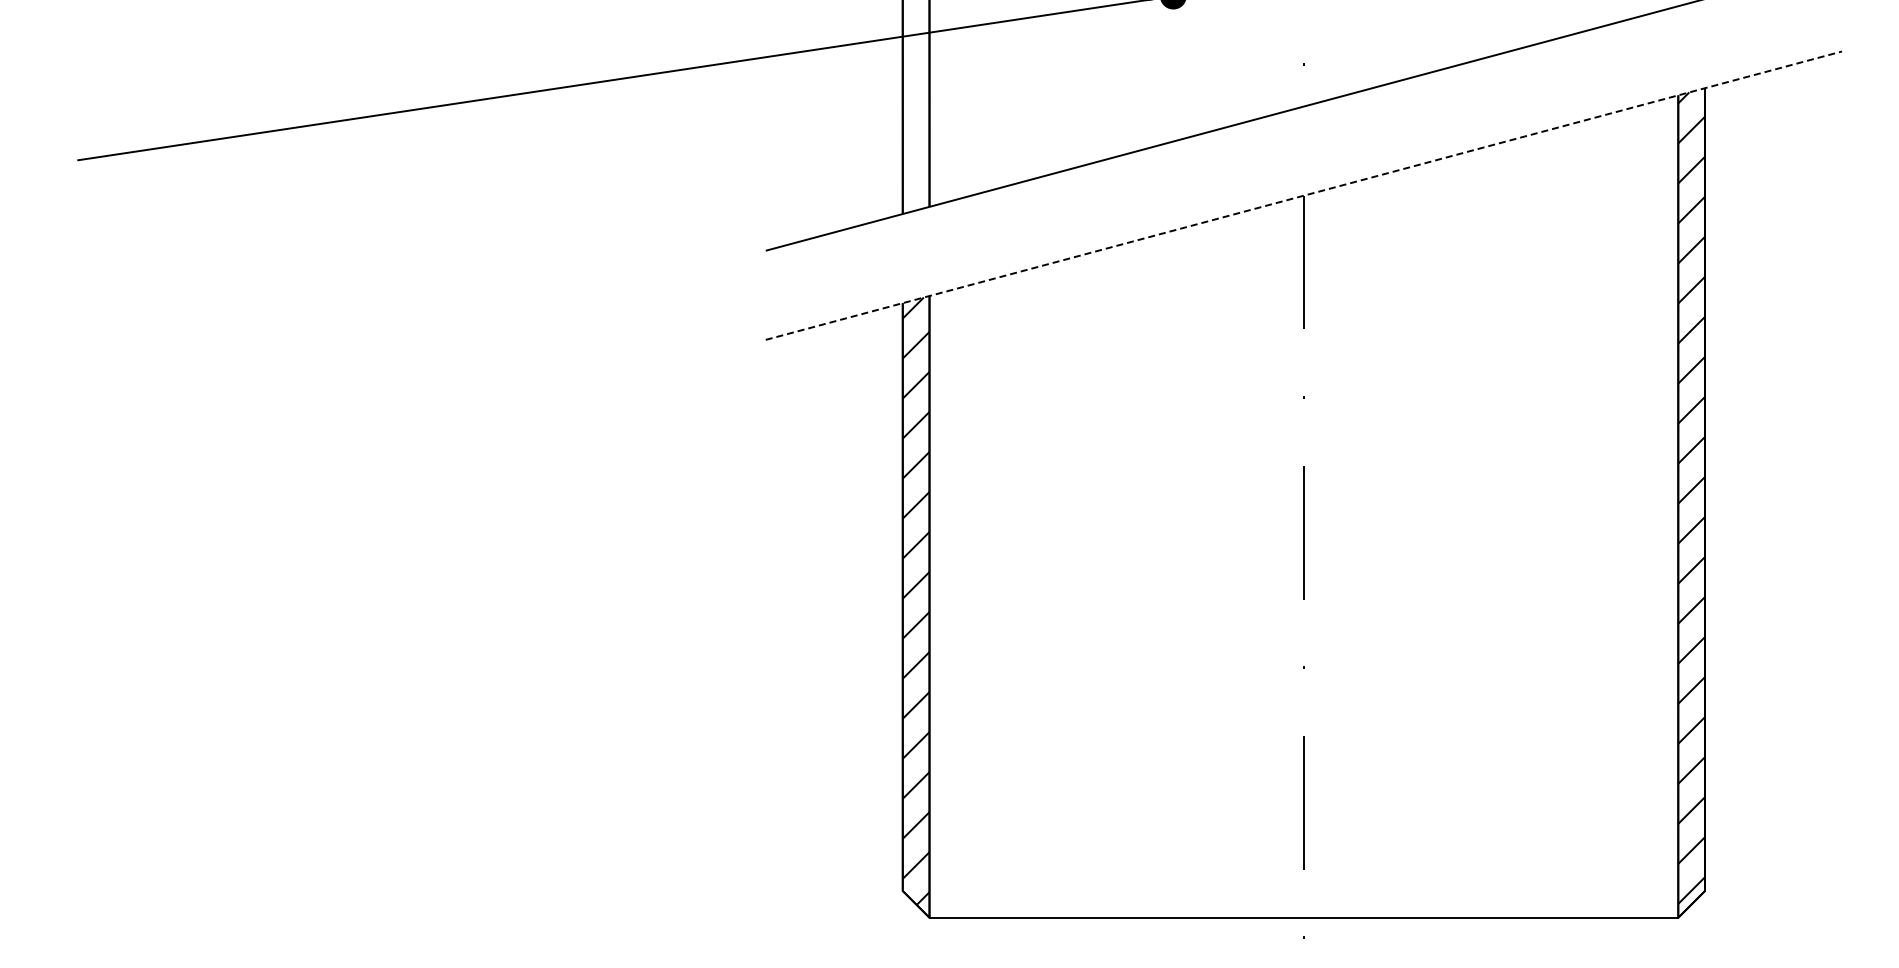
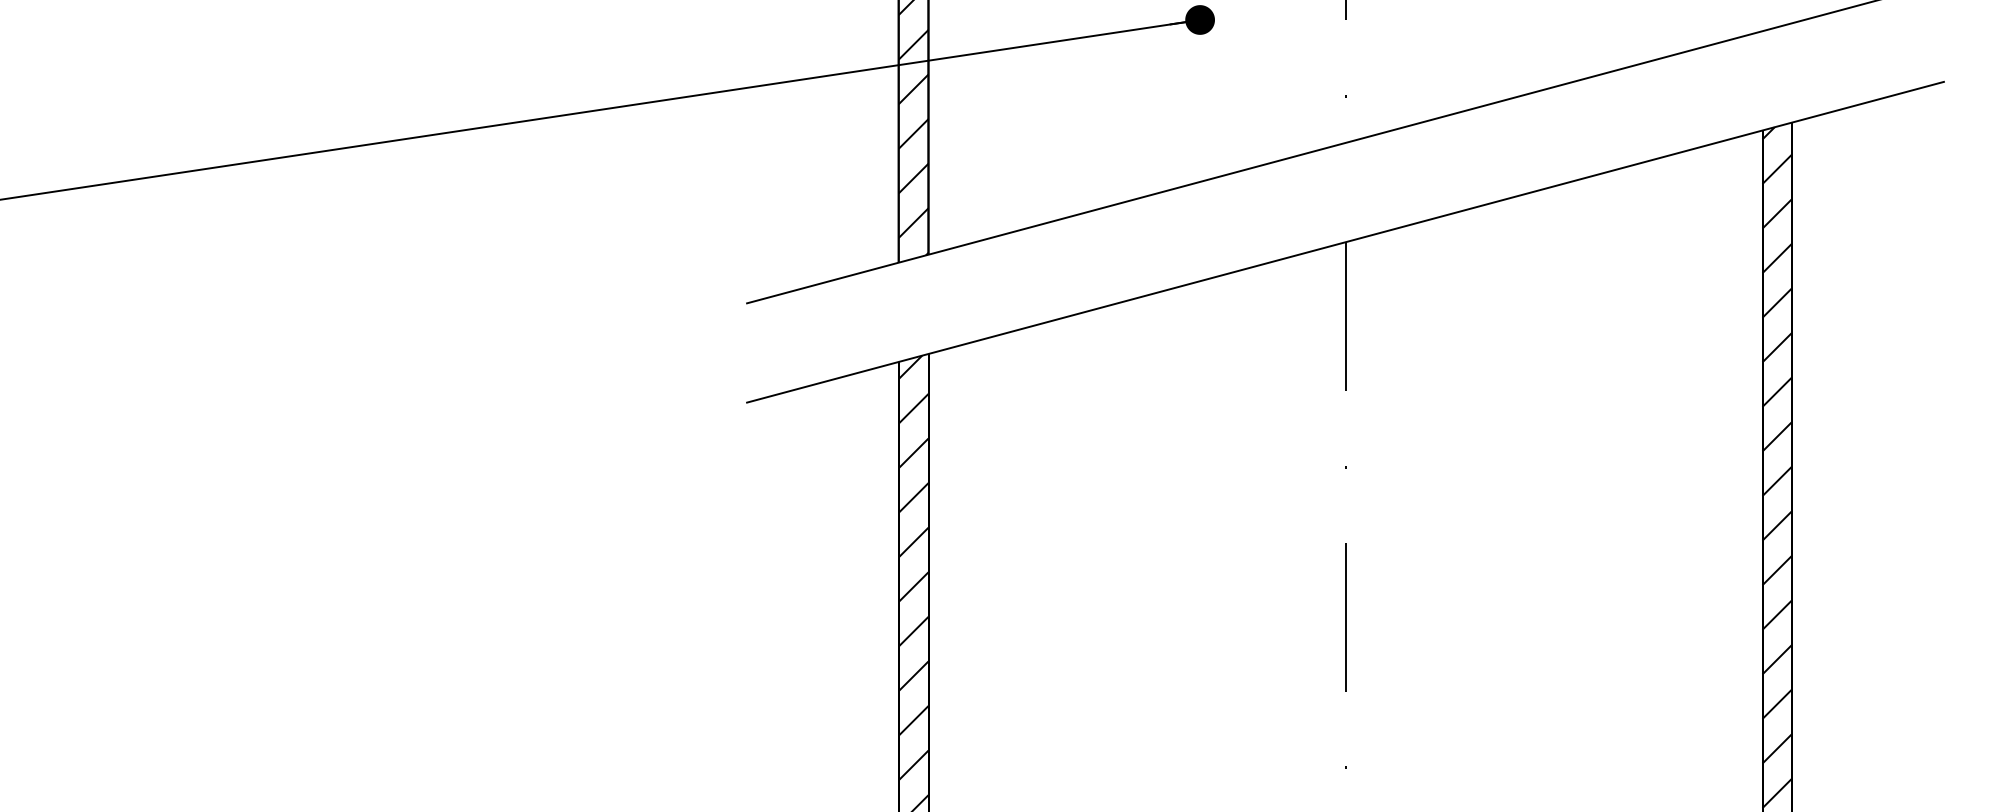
hatch: (915, 106) -> (912, 142), added
line: (1304, 195) -> (1346, 242), dashed -> solid

